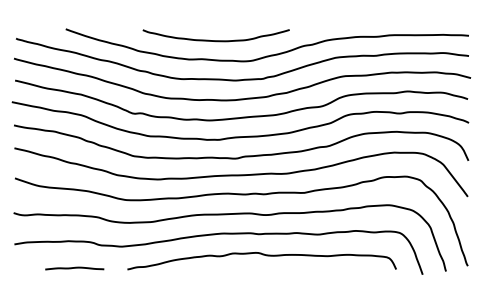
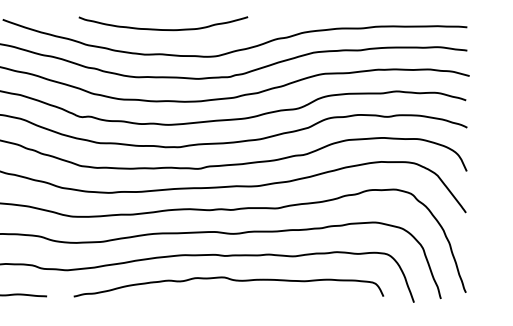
curve: (215, 40) -> (162, 29), moved

